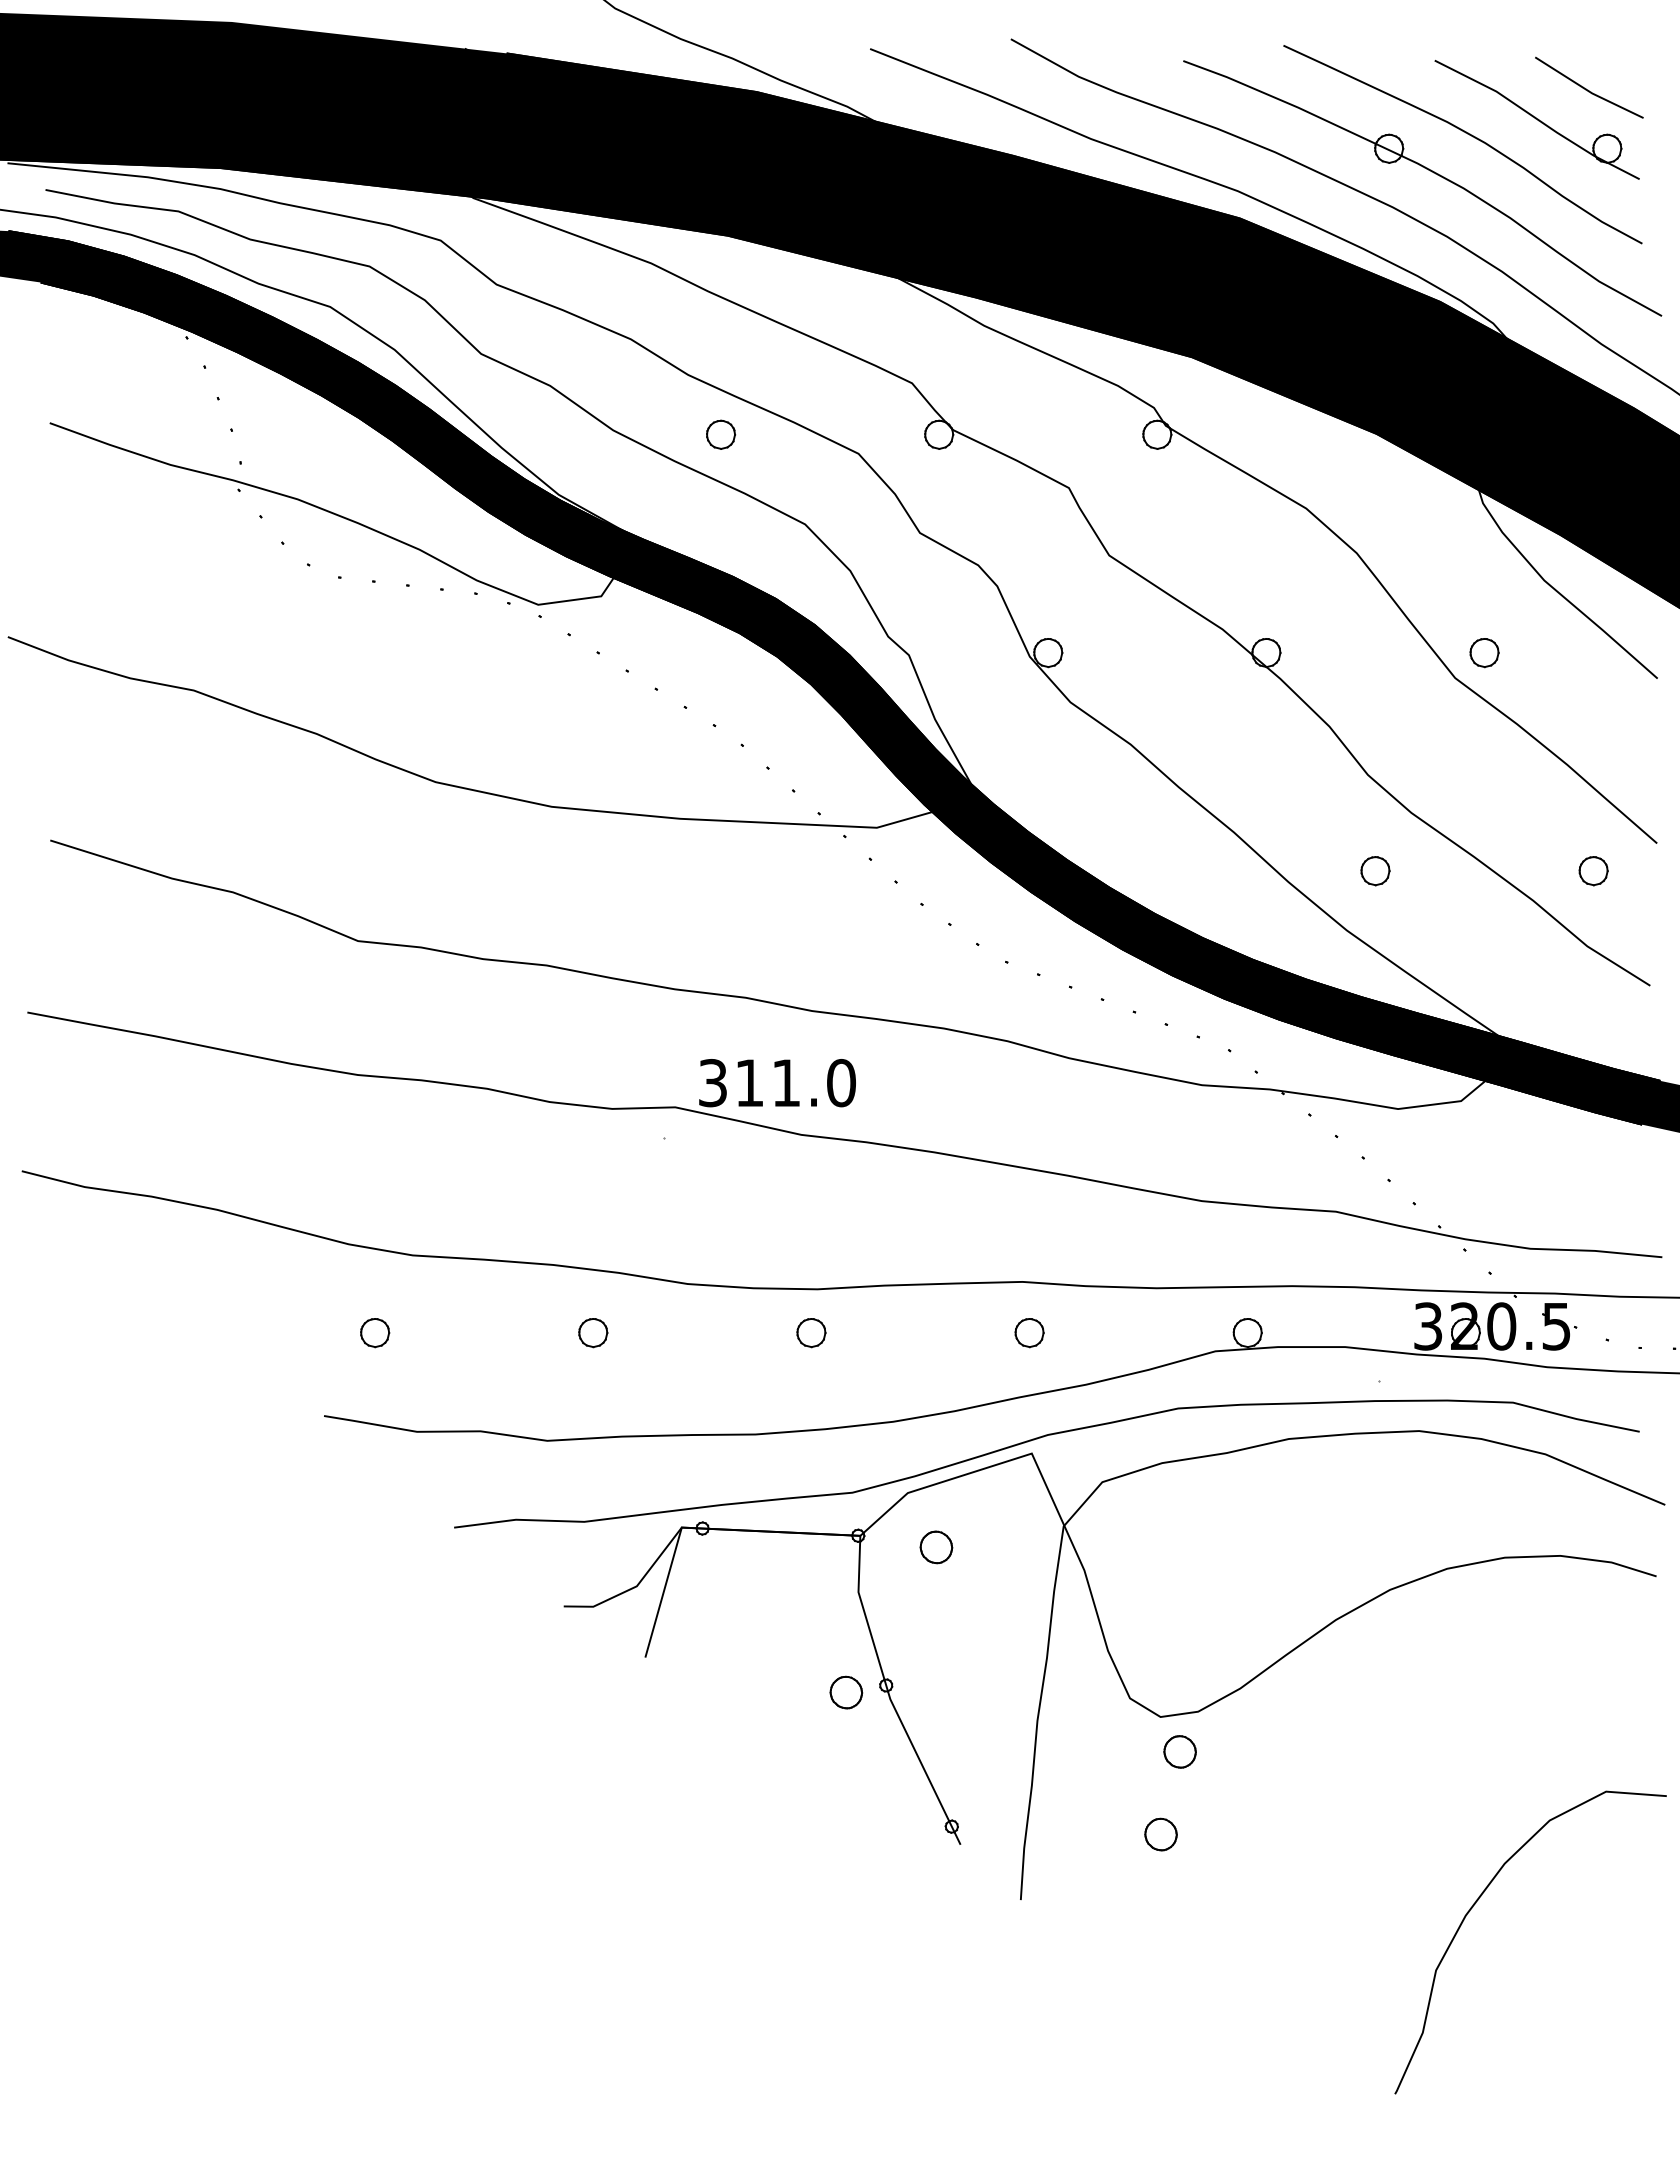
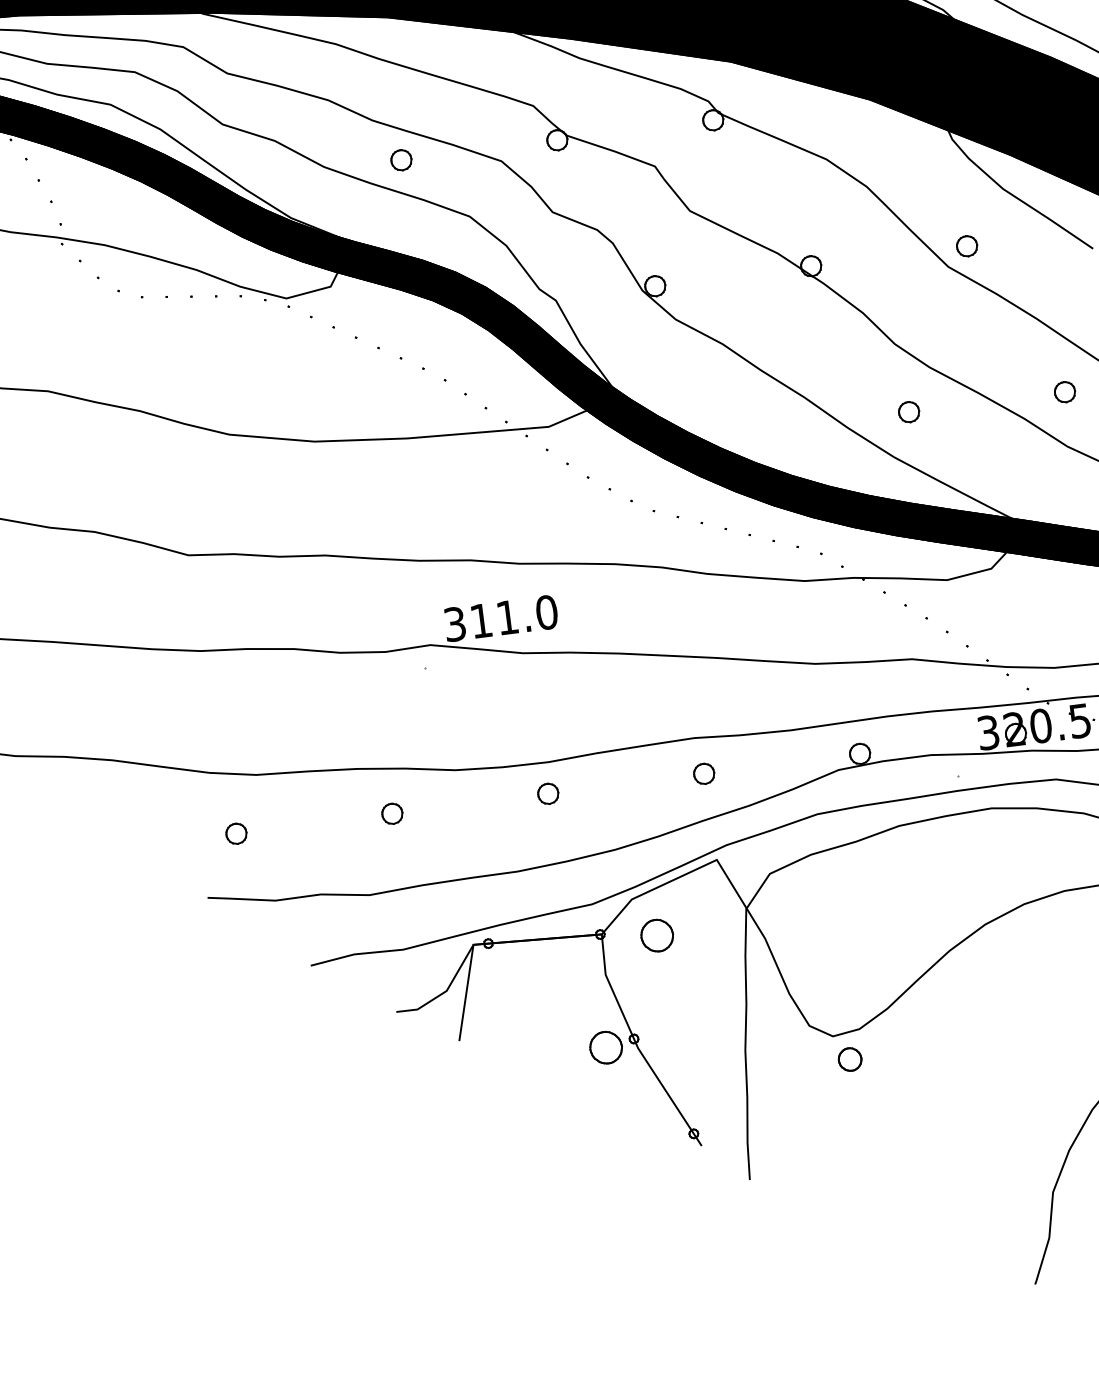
part: (936, 1547) -> (657, 935), size x1.4
part: (846, 1692) -> (606, 1047), size x1.4
part: (1160, 1834) -> (843, 1120), removed

